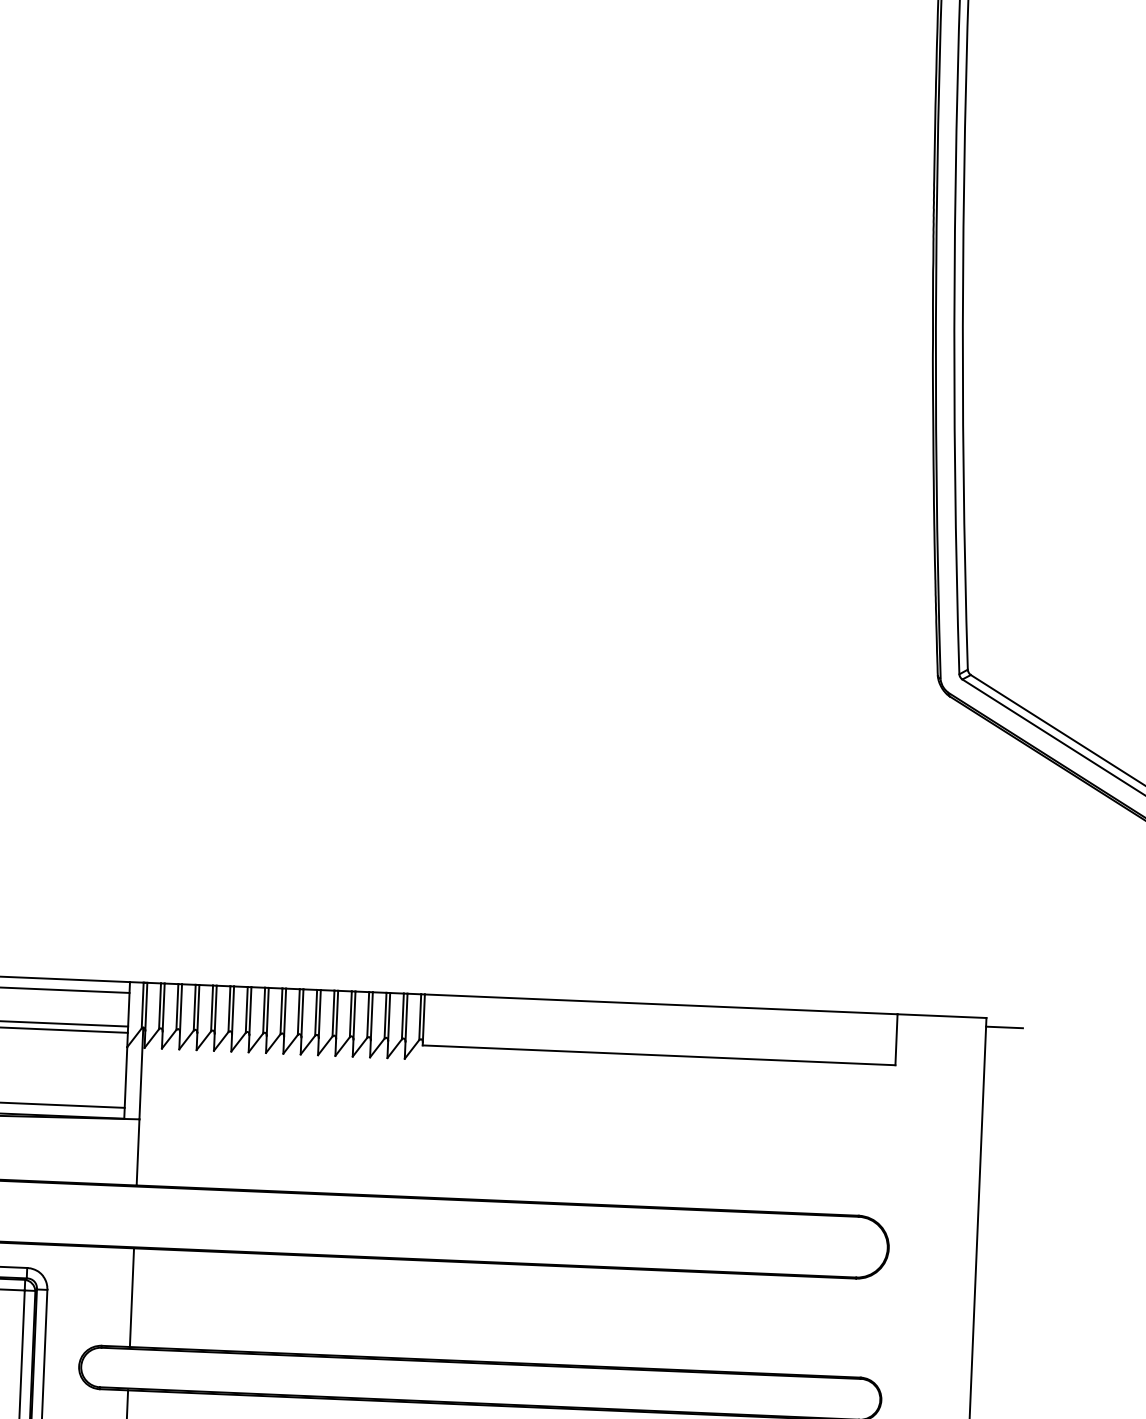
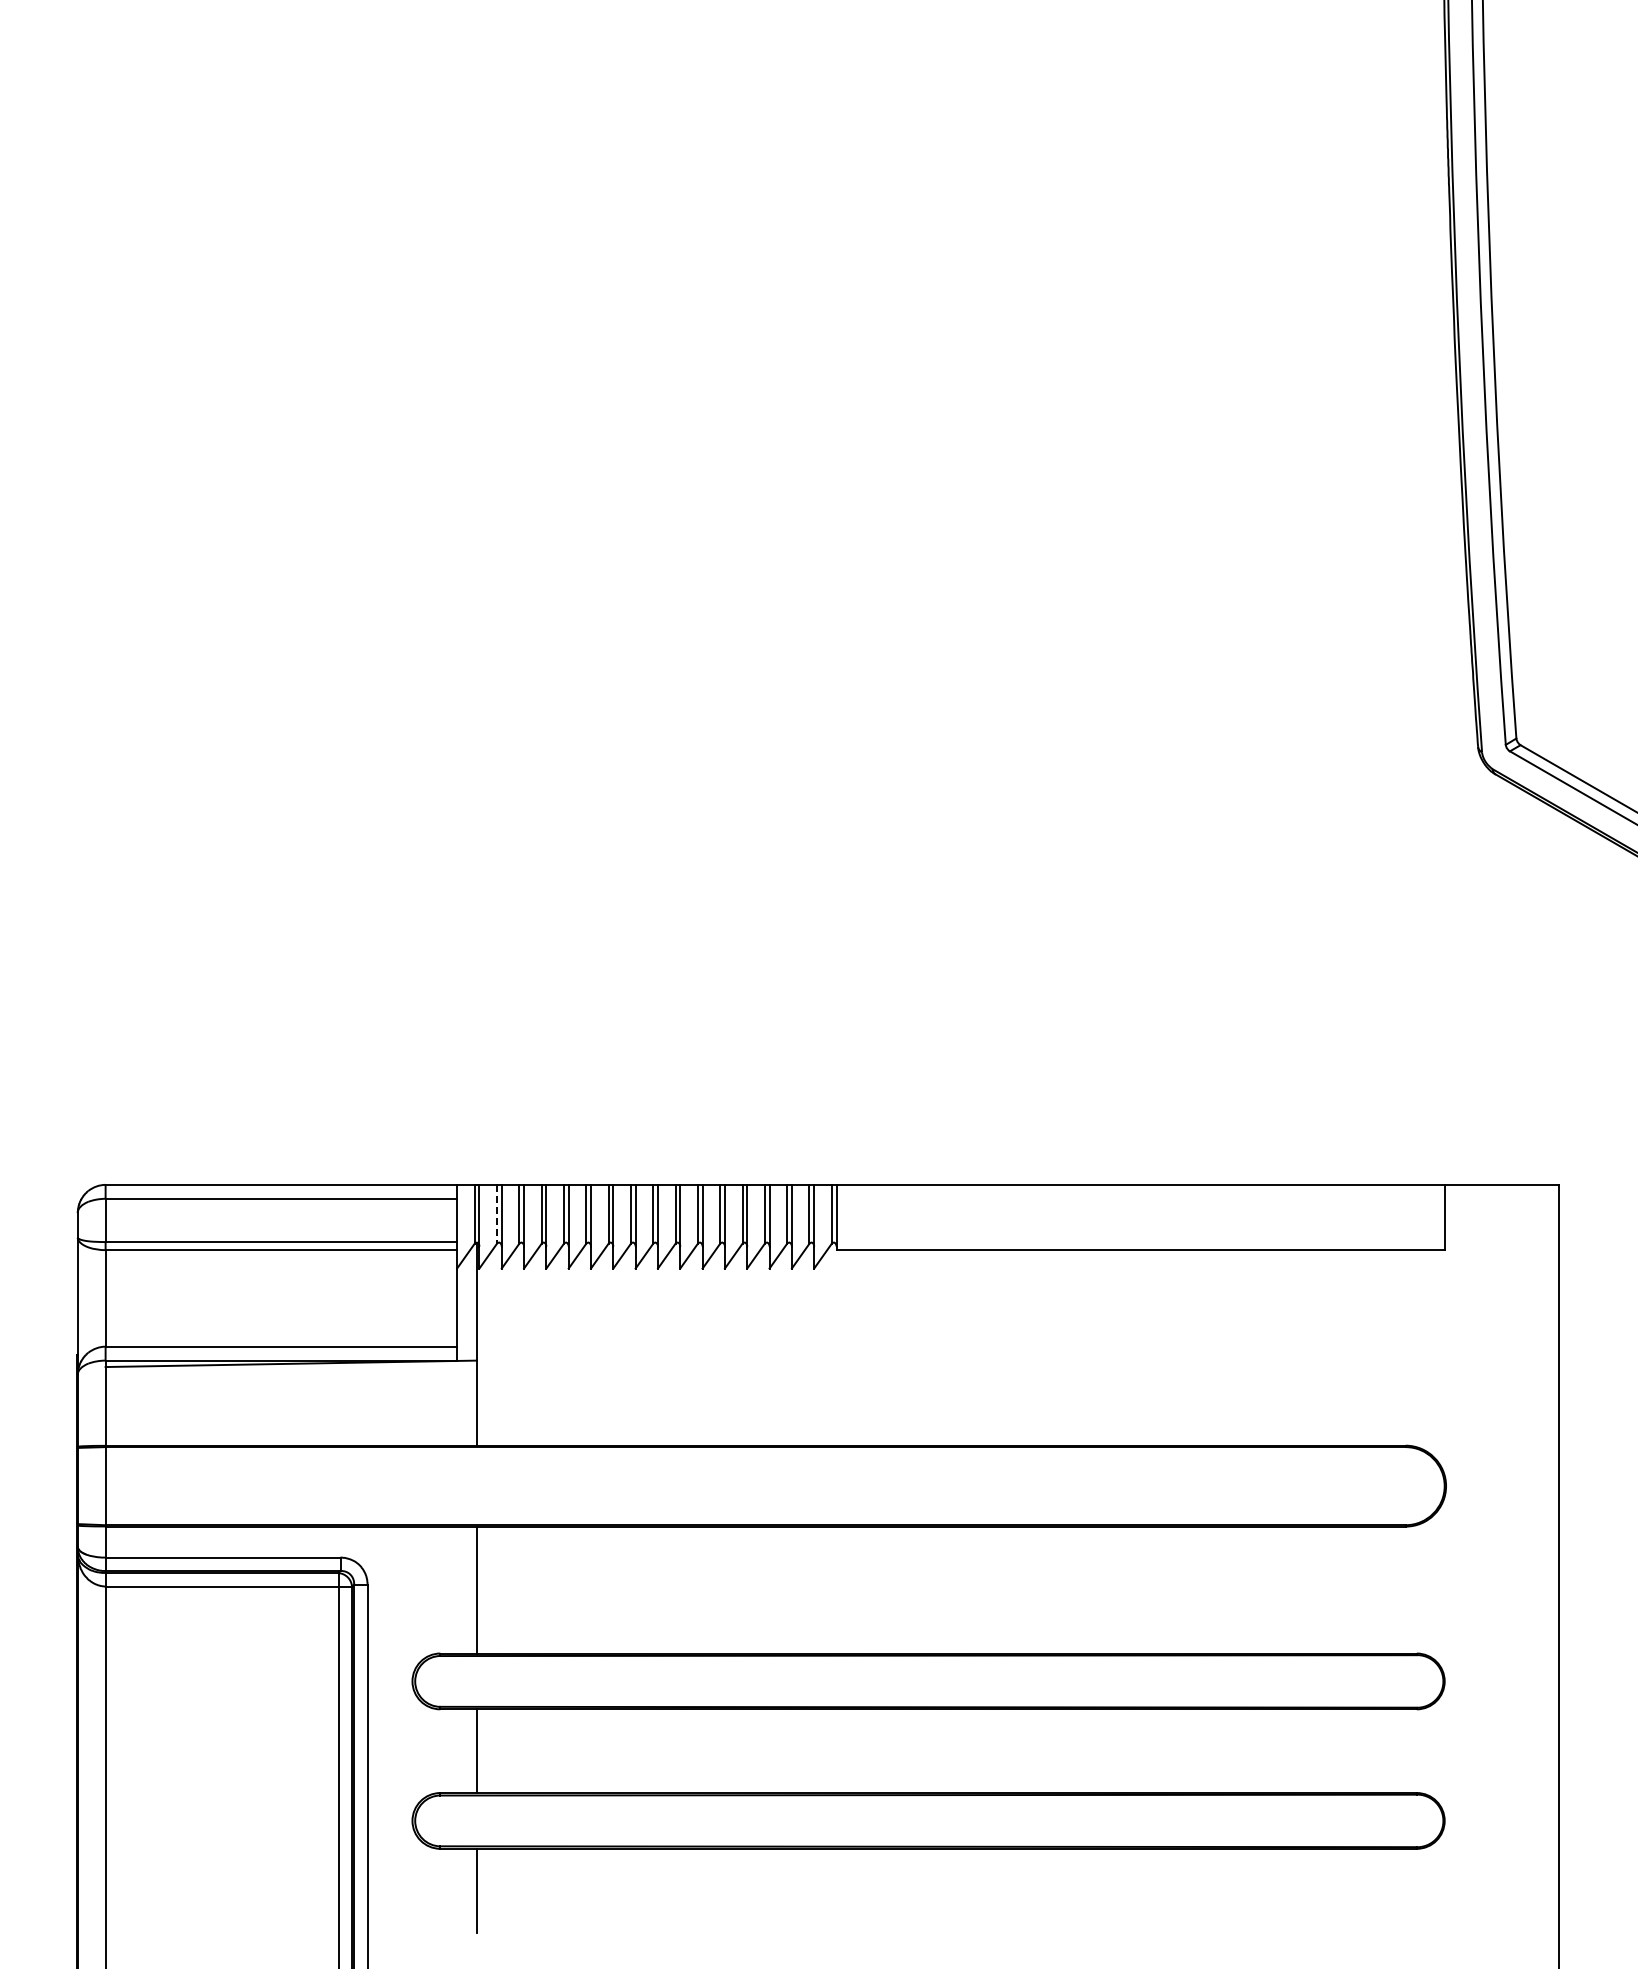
line: (160, 1006) -> (497, 1214), solid -> dashed
line: (1004, 1027) -> (1582, 1196), removed

